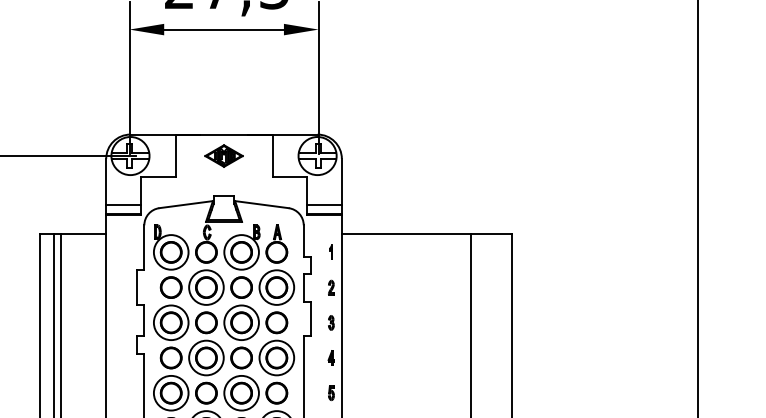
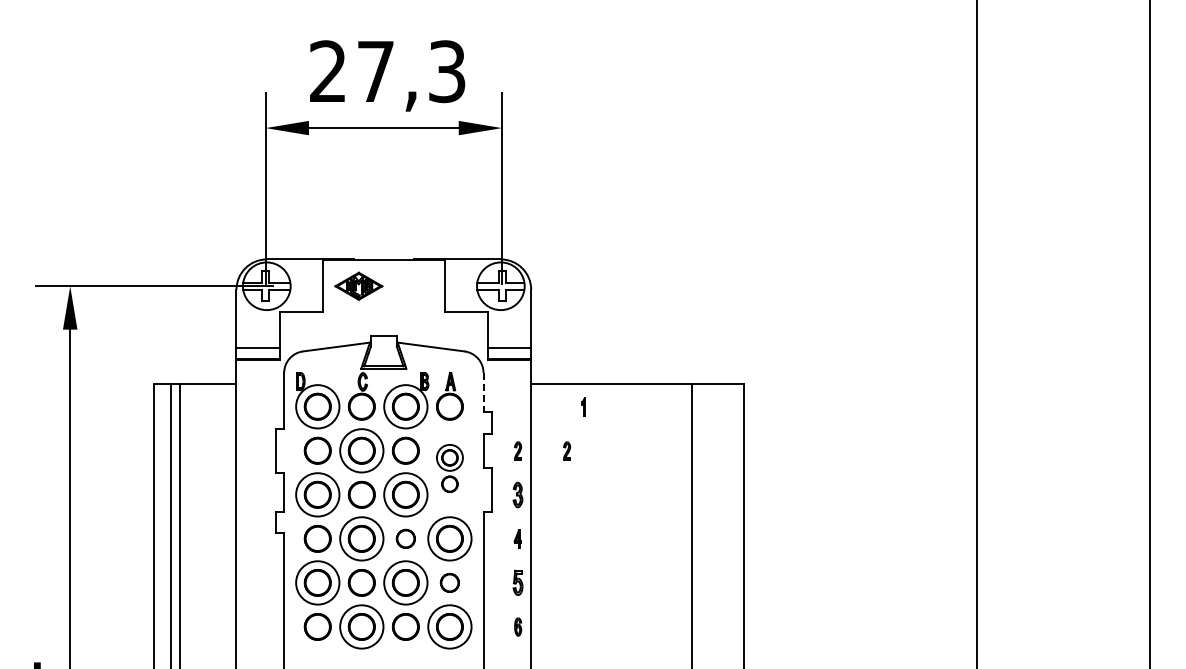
part: (223, 155) -> (358, 285), moved
line: (303, 240) -> (483, 392), solid -> dashed
part: (330, 252) -> (583, 406), moved
part: (370, 287) -> (567, 450), added
part: (276, 301) -> (449, 468), size x0.6
part: (331, 322) -> (518, 494), size x1.4
circle: (241, 357) -> (405, 538), size x0.7
circle: (276, 392) -> (449, 582), size x0.7
part: (331, 392) -> (518, 582), size x1.4

